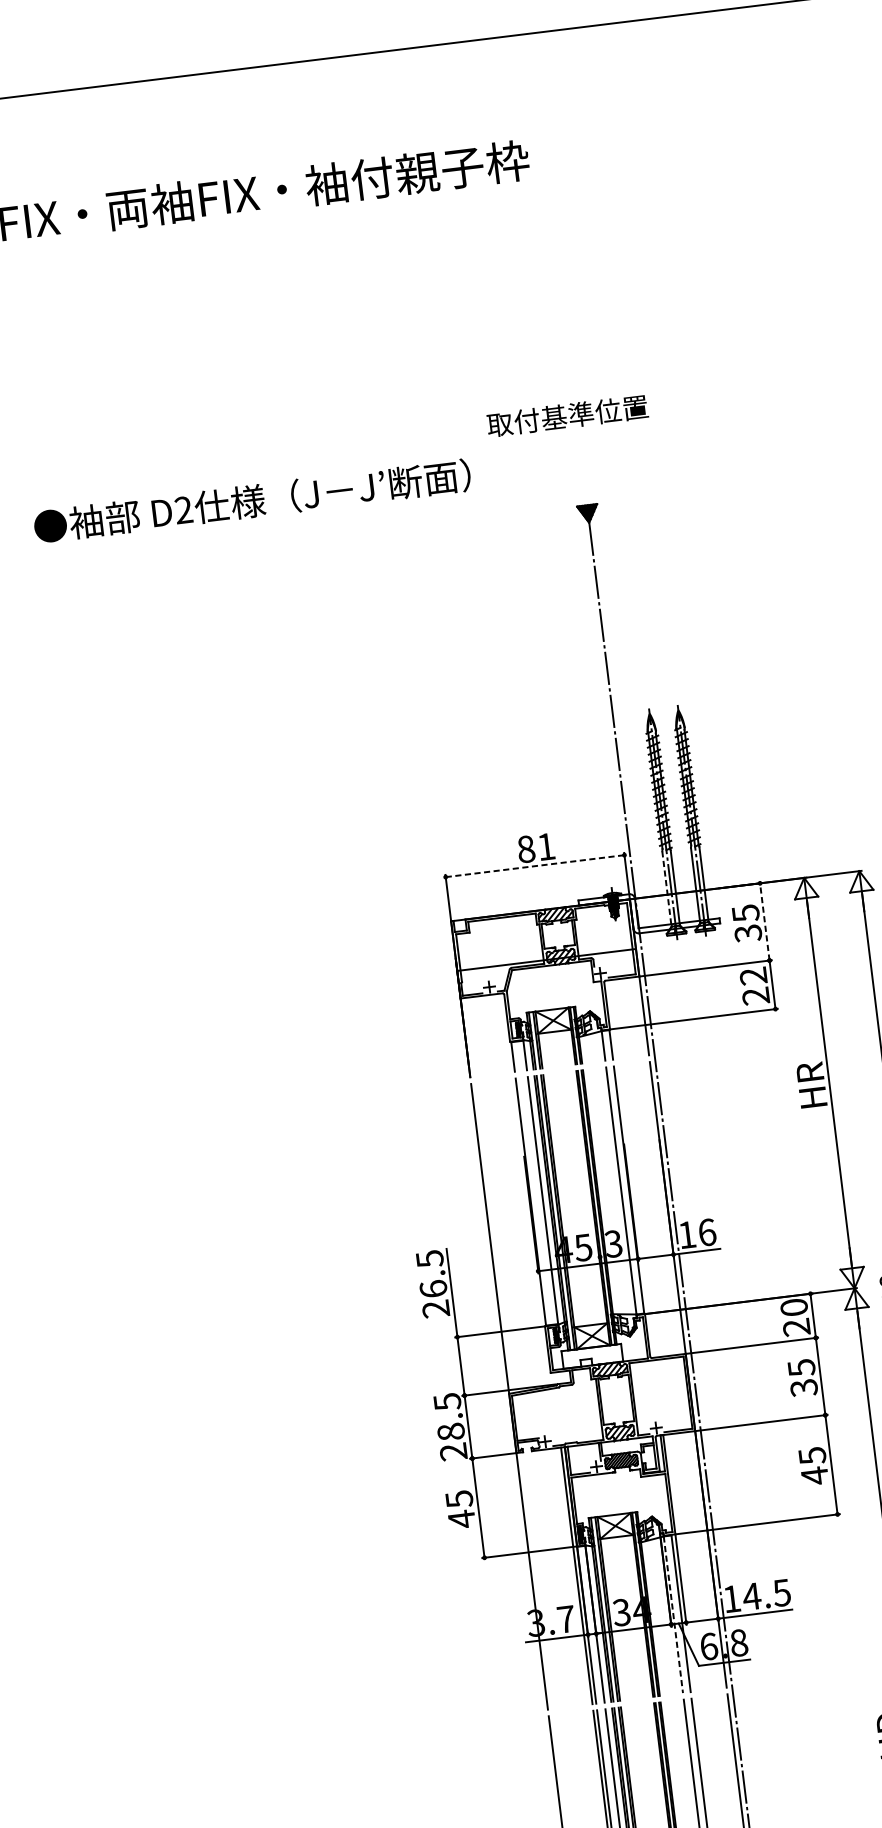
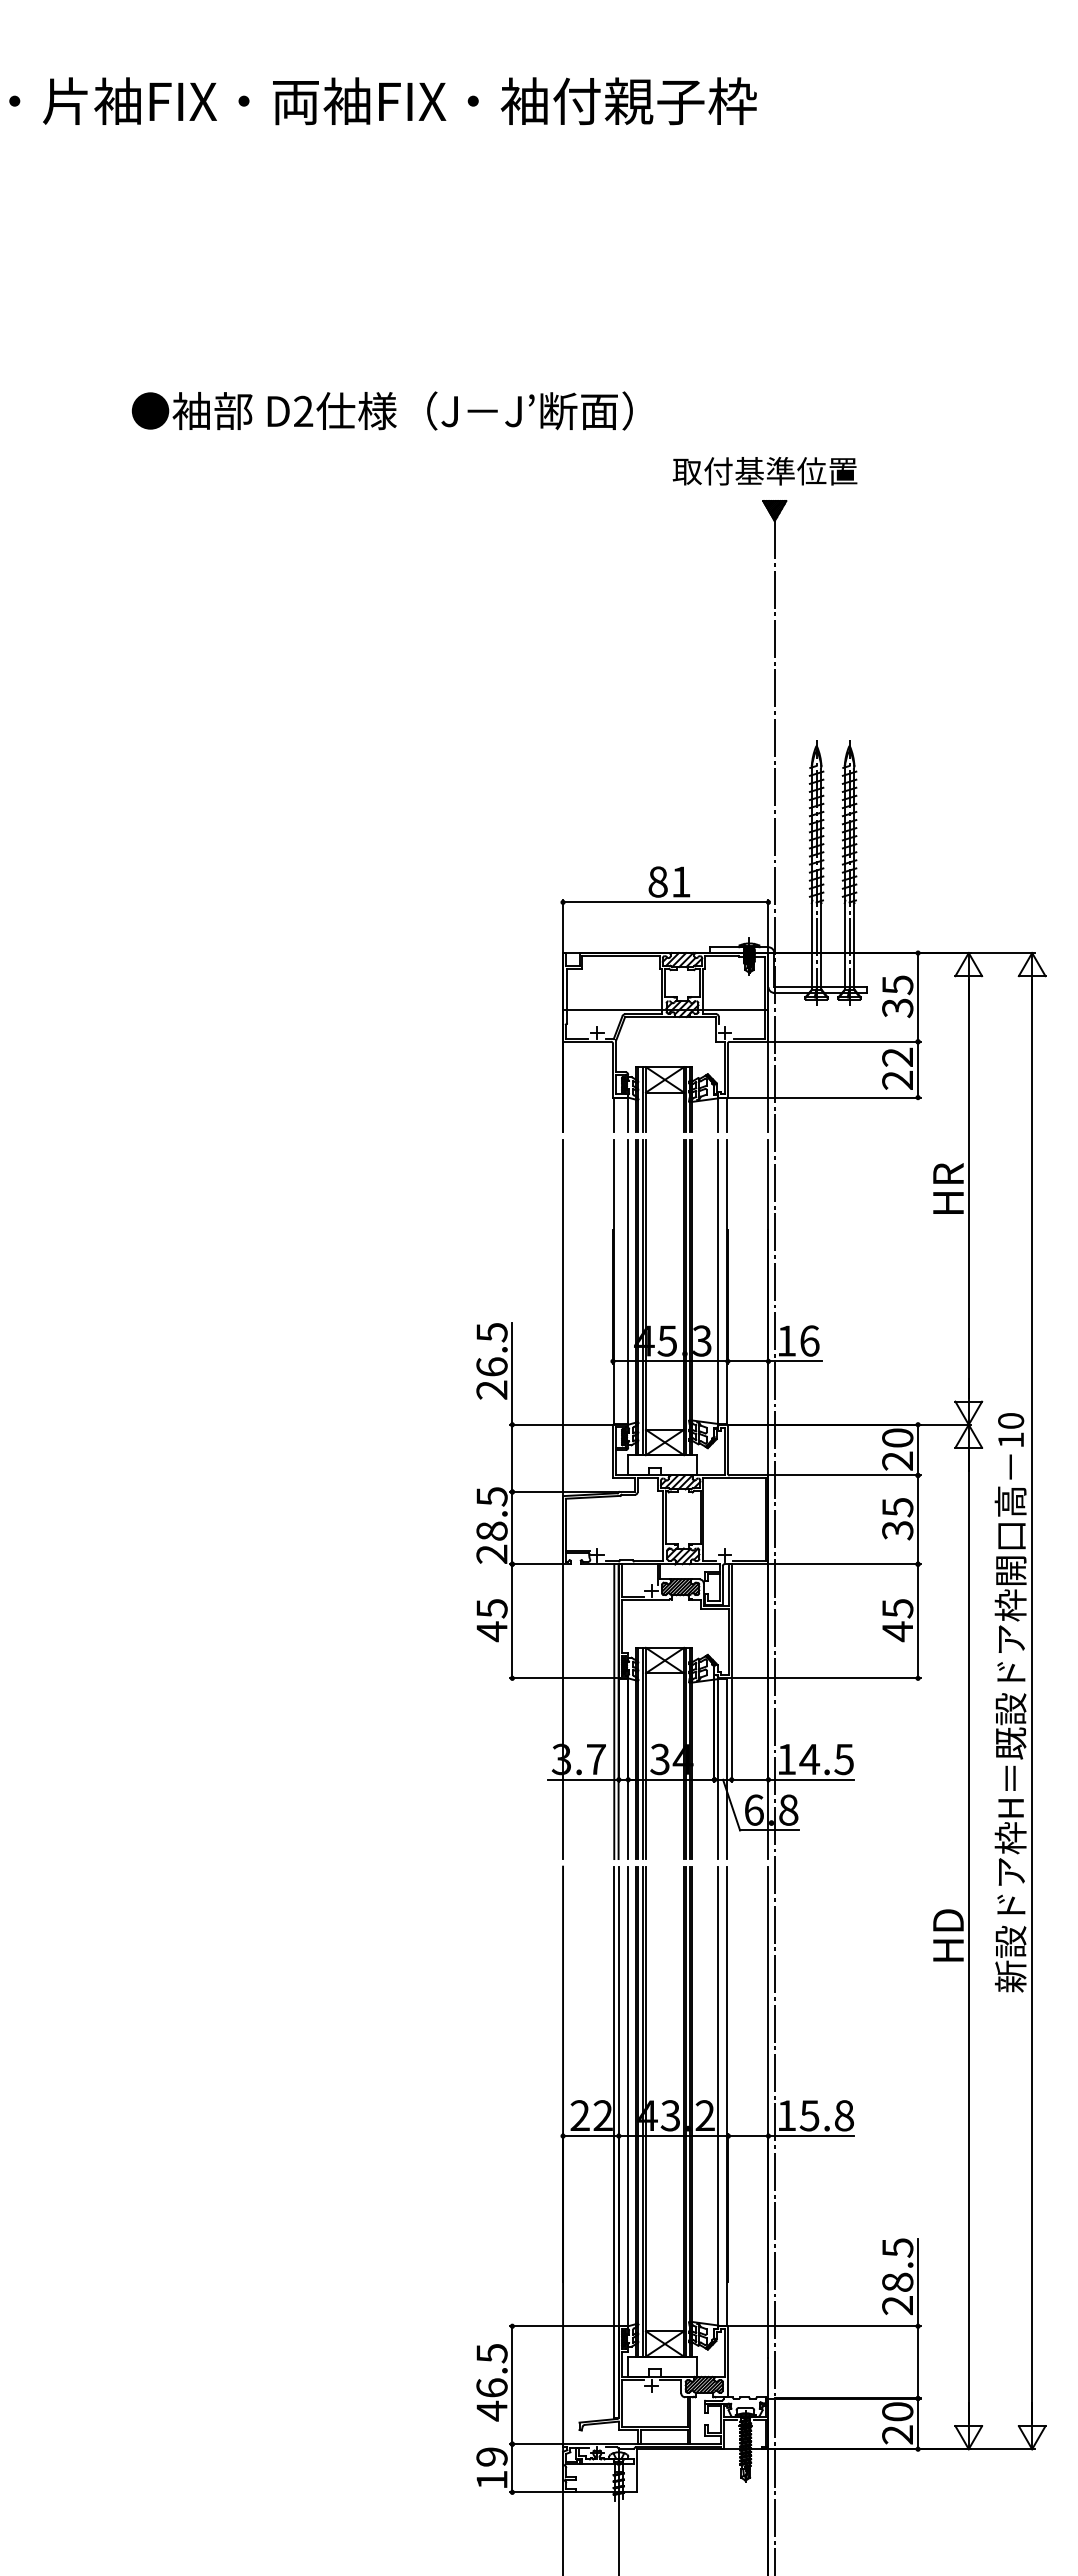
text: (567, 416) -> (764, 471), moved
text: (251, 500) -> (381, 410), moved
line: (534, 866) -> (665, 902), dashed -> solid
line: (666, 889) -> (811, 947), dashed -> solid
line: (765, 921) -> (918, 996), dashed -> solid
line: (673, 1615) -> (718, 1769), dashed -> solid

